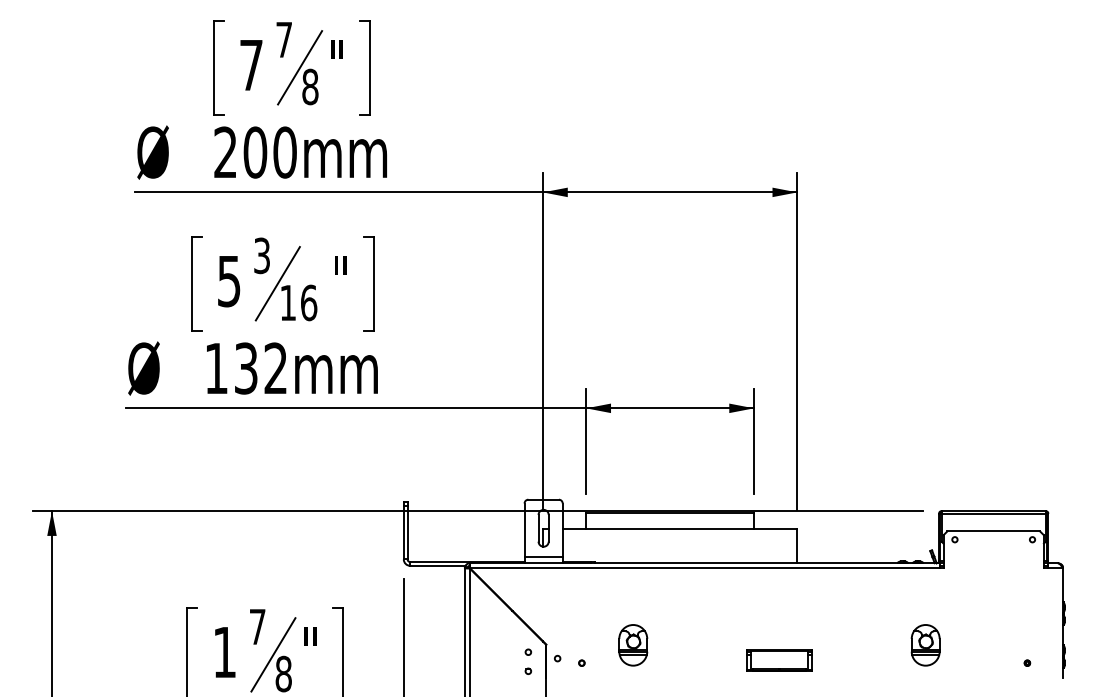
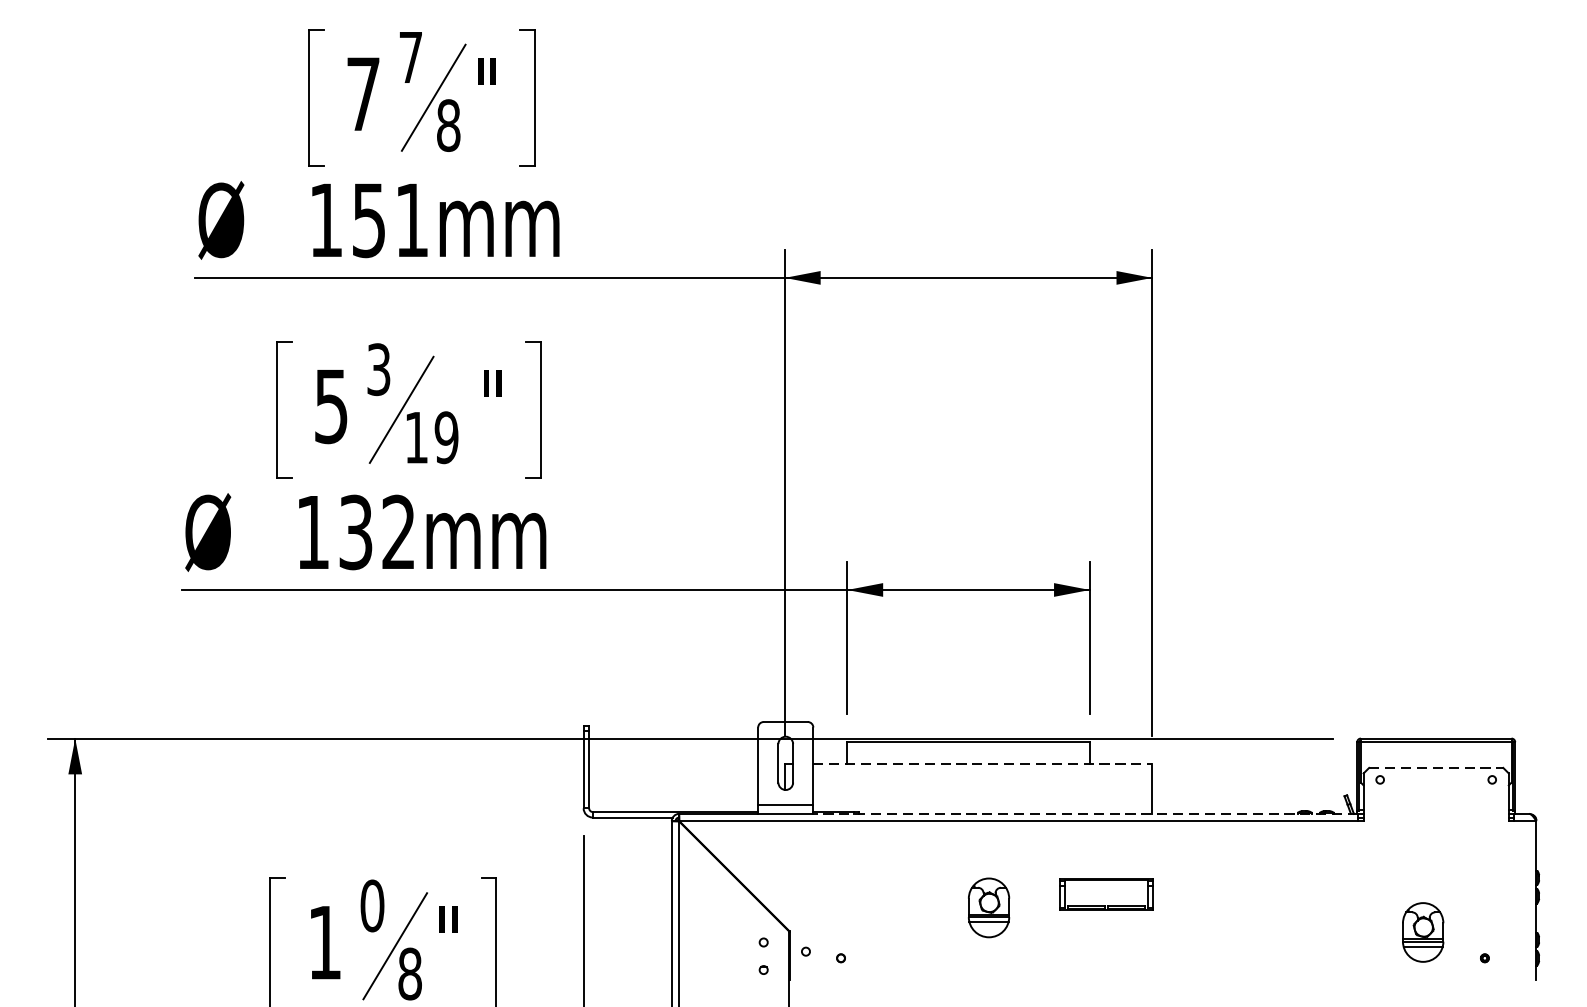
text: (255, 152) -> (369, 220), 200mm -> 151mm
text: (308, 302) -> (445, 437), 16 -> 19
line: (680, 528) -> (983, 763), solid -> dashed
line: (994, 531) -> (1437, 767), solid -> dashed
line: (750, 563) -> (1084, 814), solid -> dashed
text: (257, 626) -> (372, 905), 7 -> 0
part: (633, 645) -> (989, 908), moved
part: (925, 645) -> (1422, 932), moved
part: (779, 660) -> (1106, 893), moved

